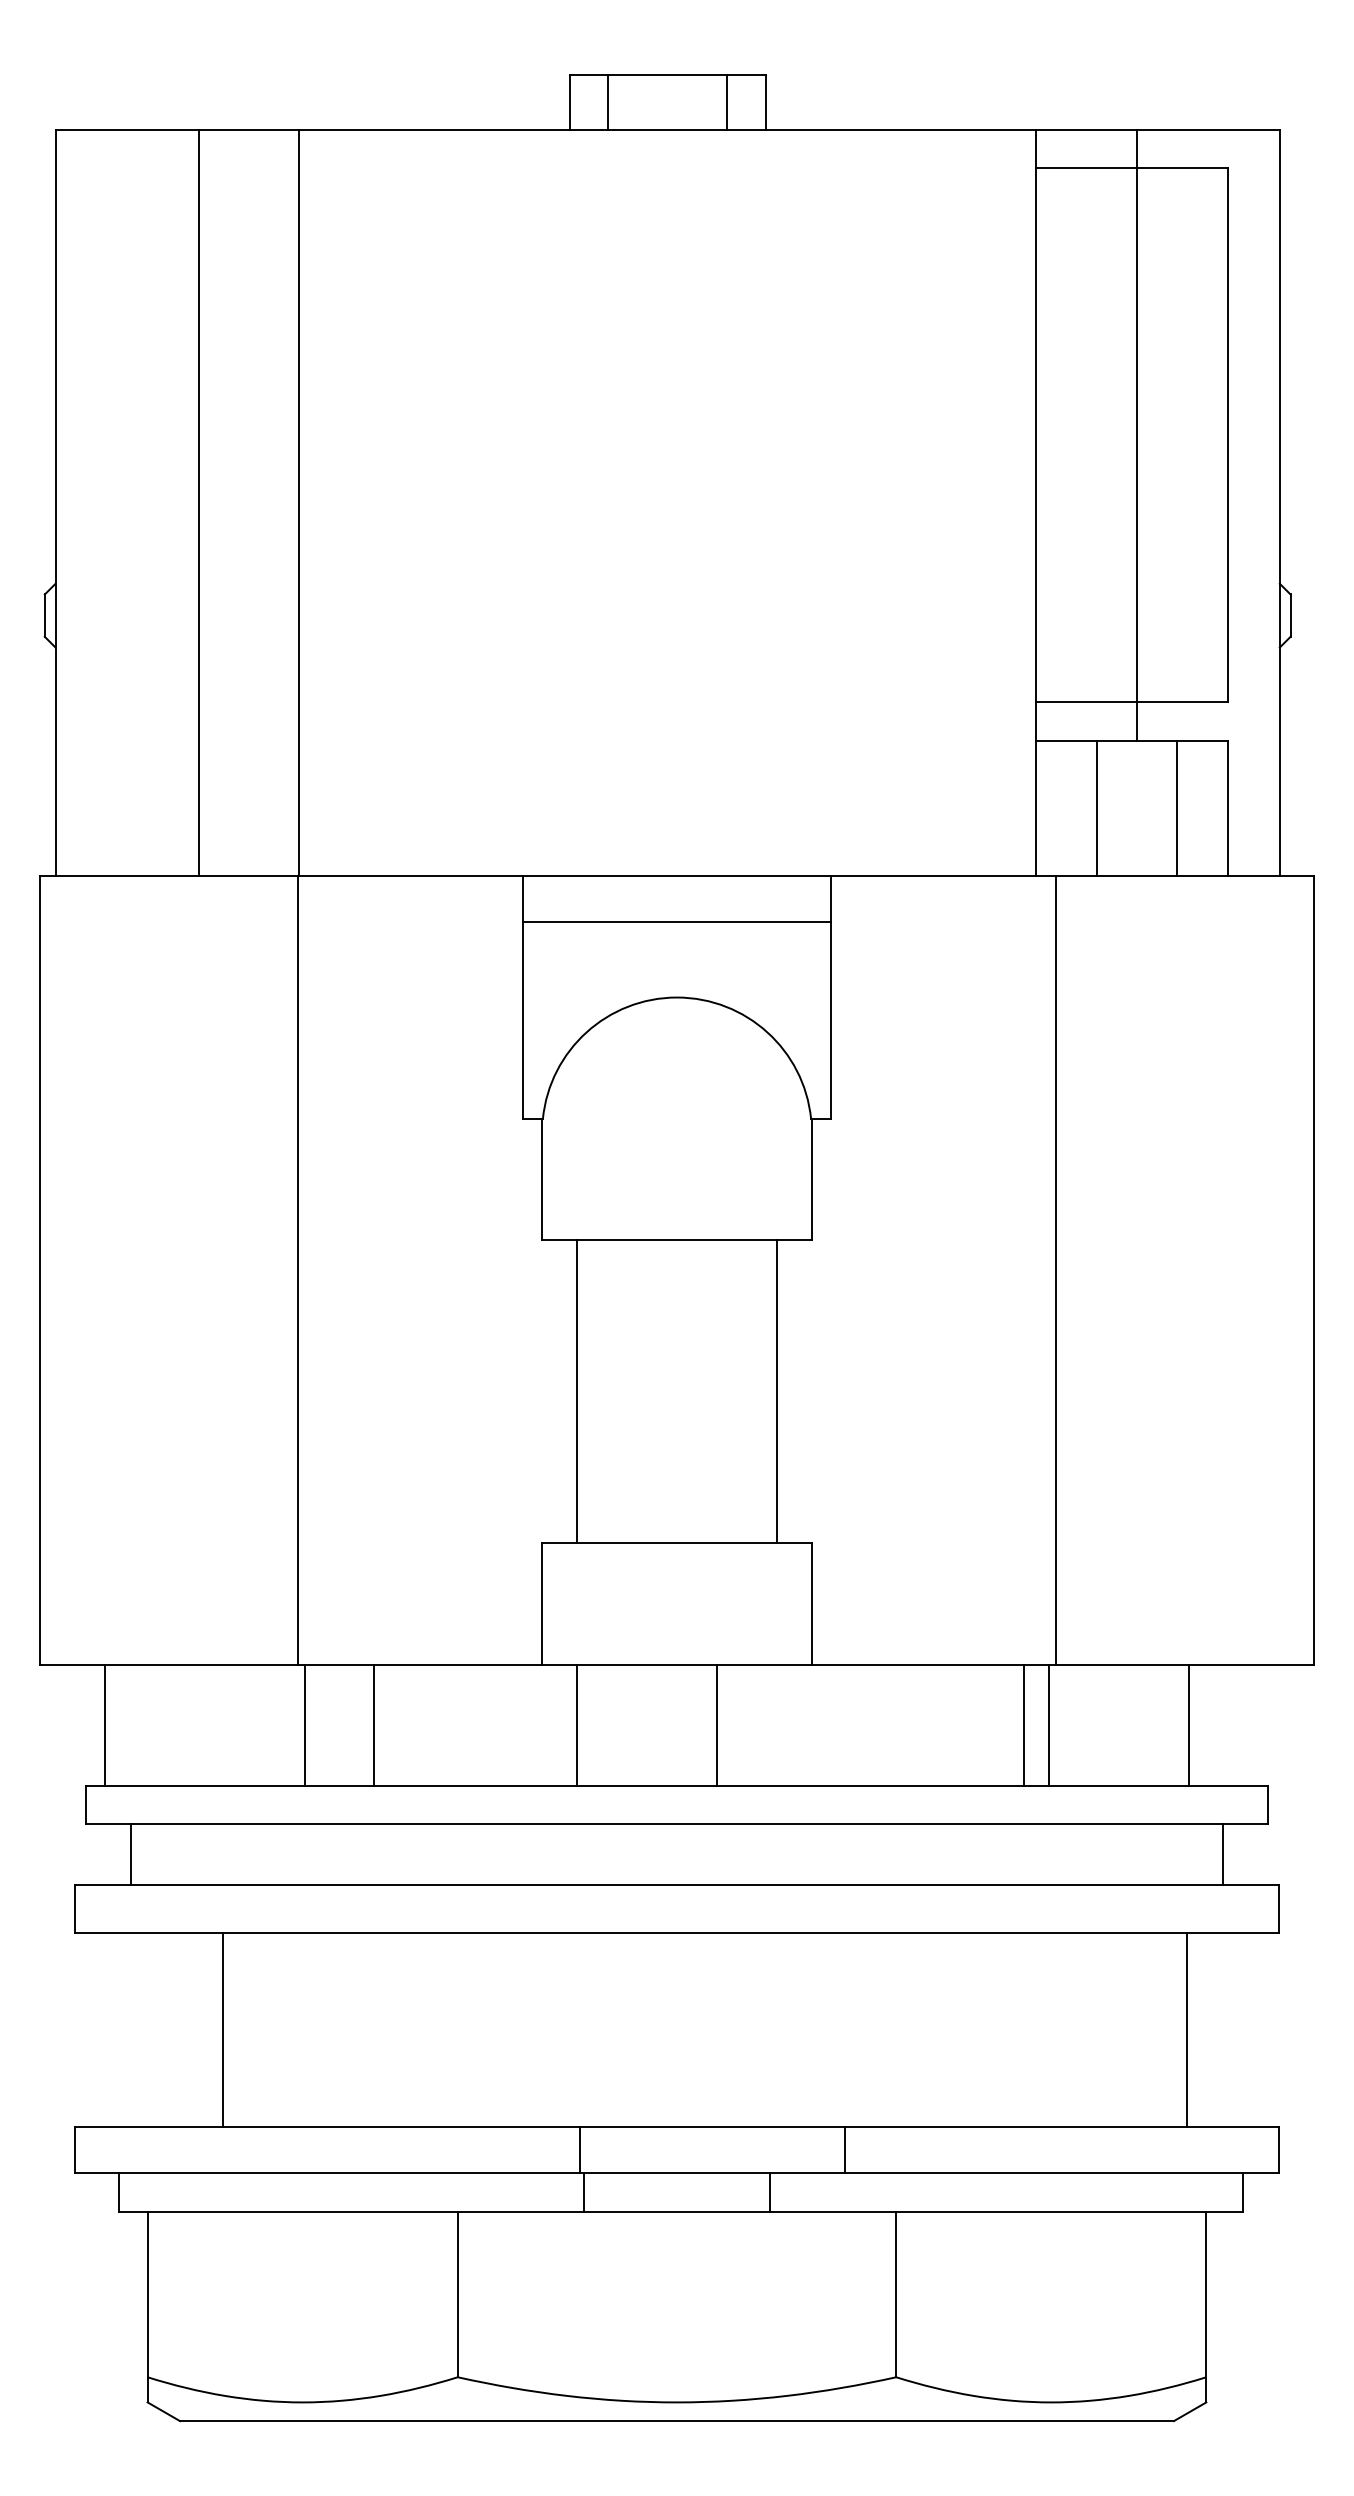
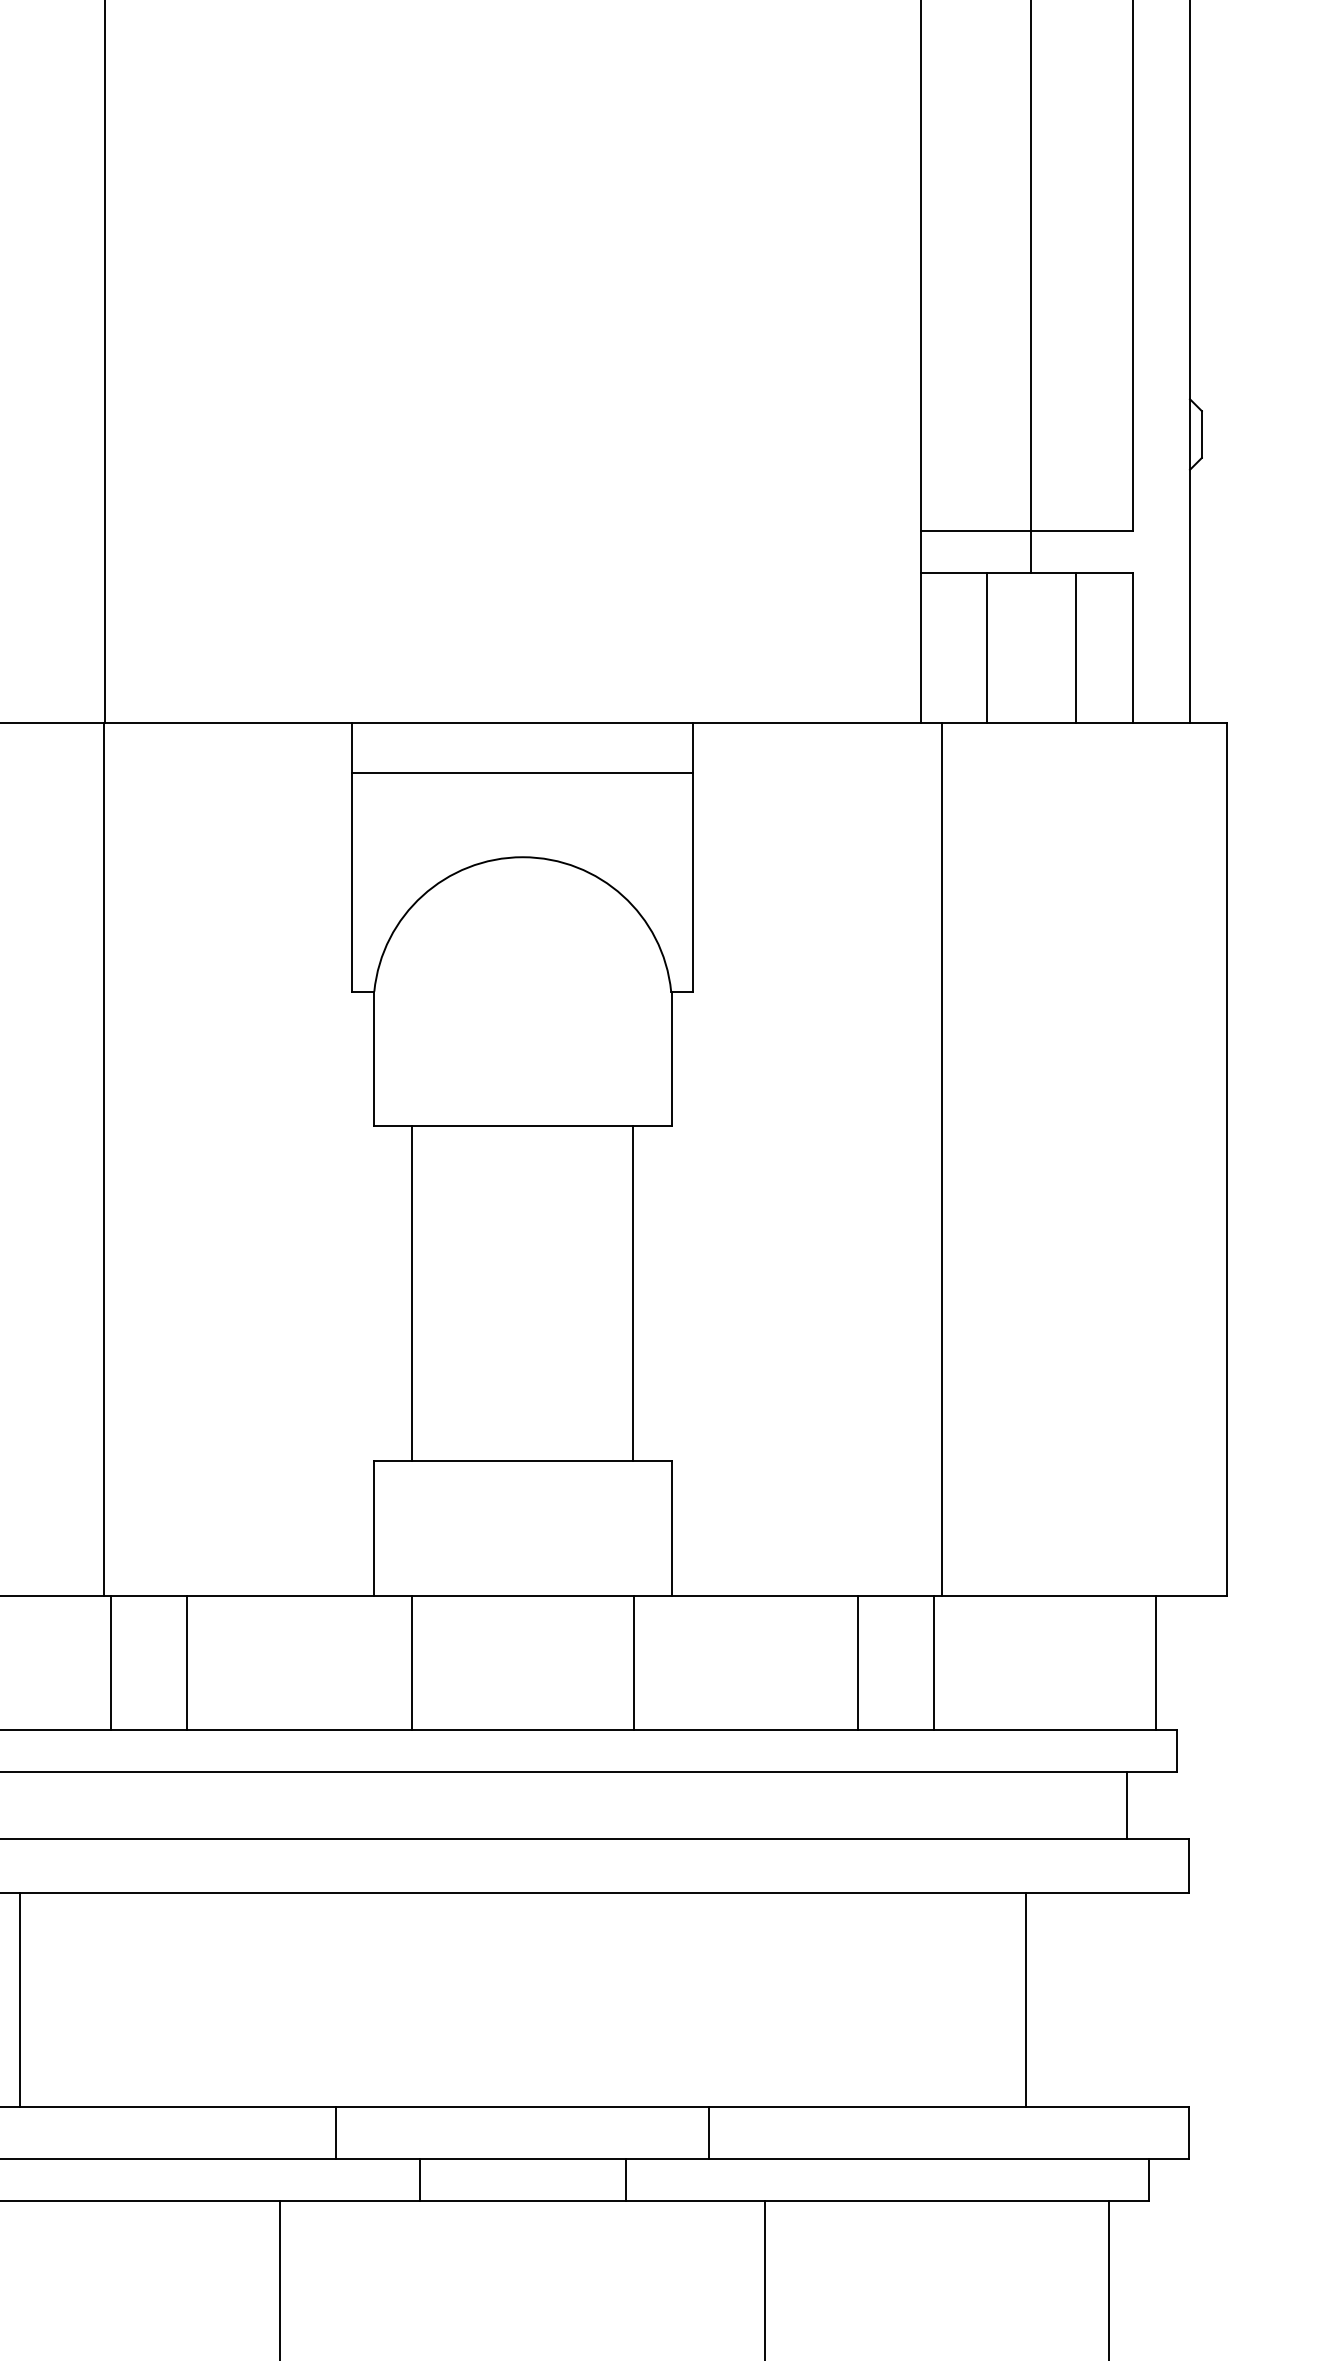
line: (717, 1724) -> (633, 1661), moved
line: (1024, 1724) -> (858, 1661), moved
line: (1188, 1724) -> (1155, 1661), moved
line: (1187, 2029) -> (1025, 1999), moved
line: (579, 2149) -> (336, 2132), moved

